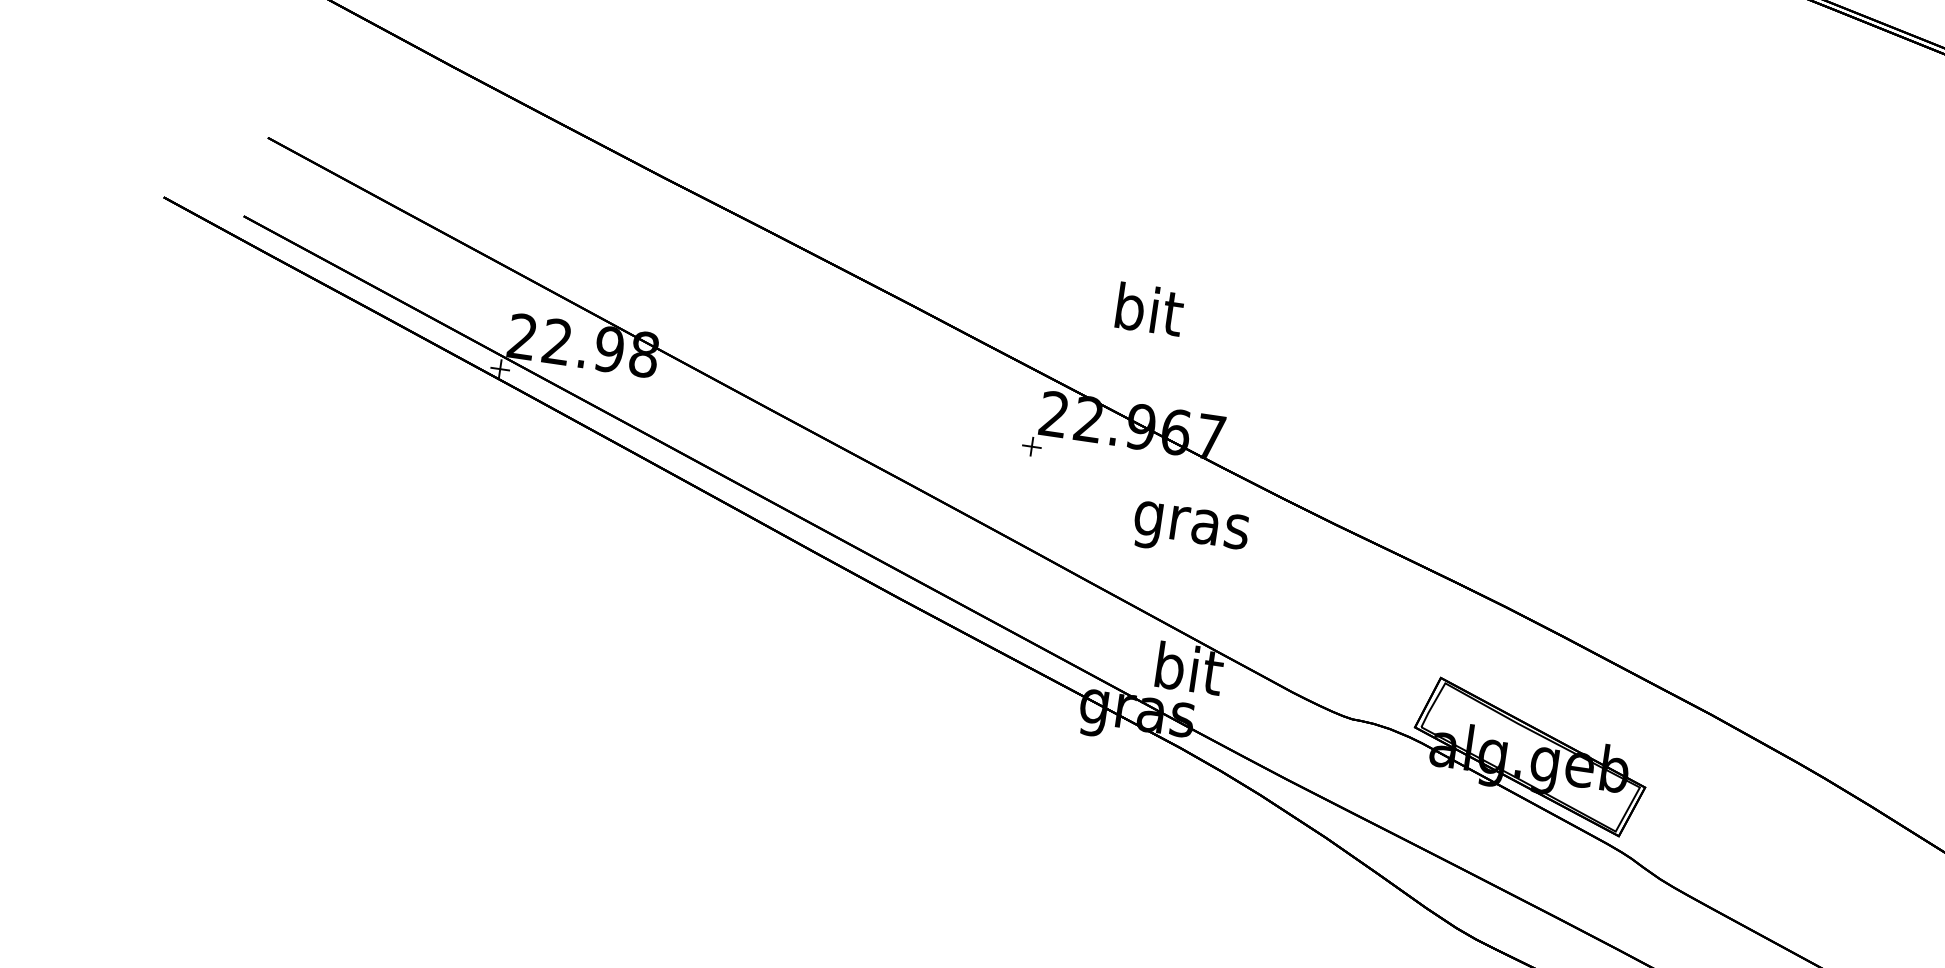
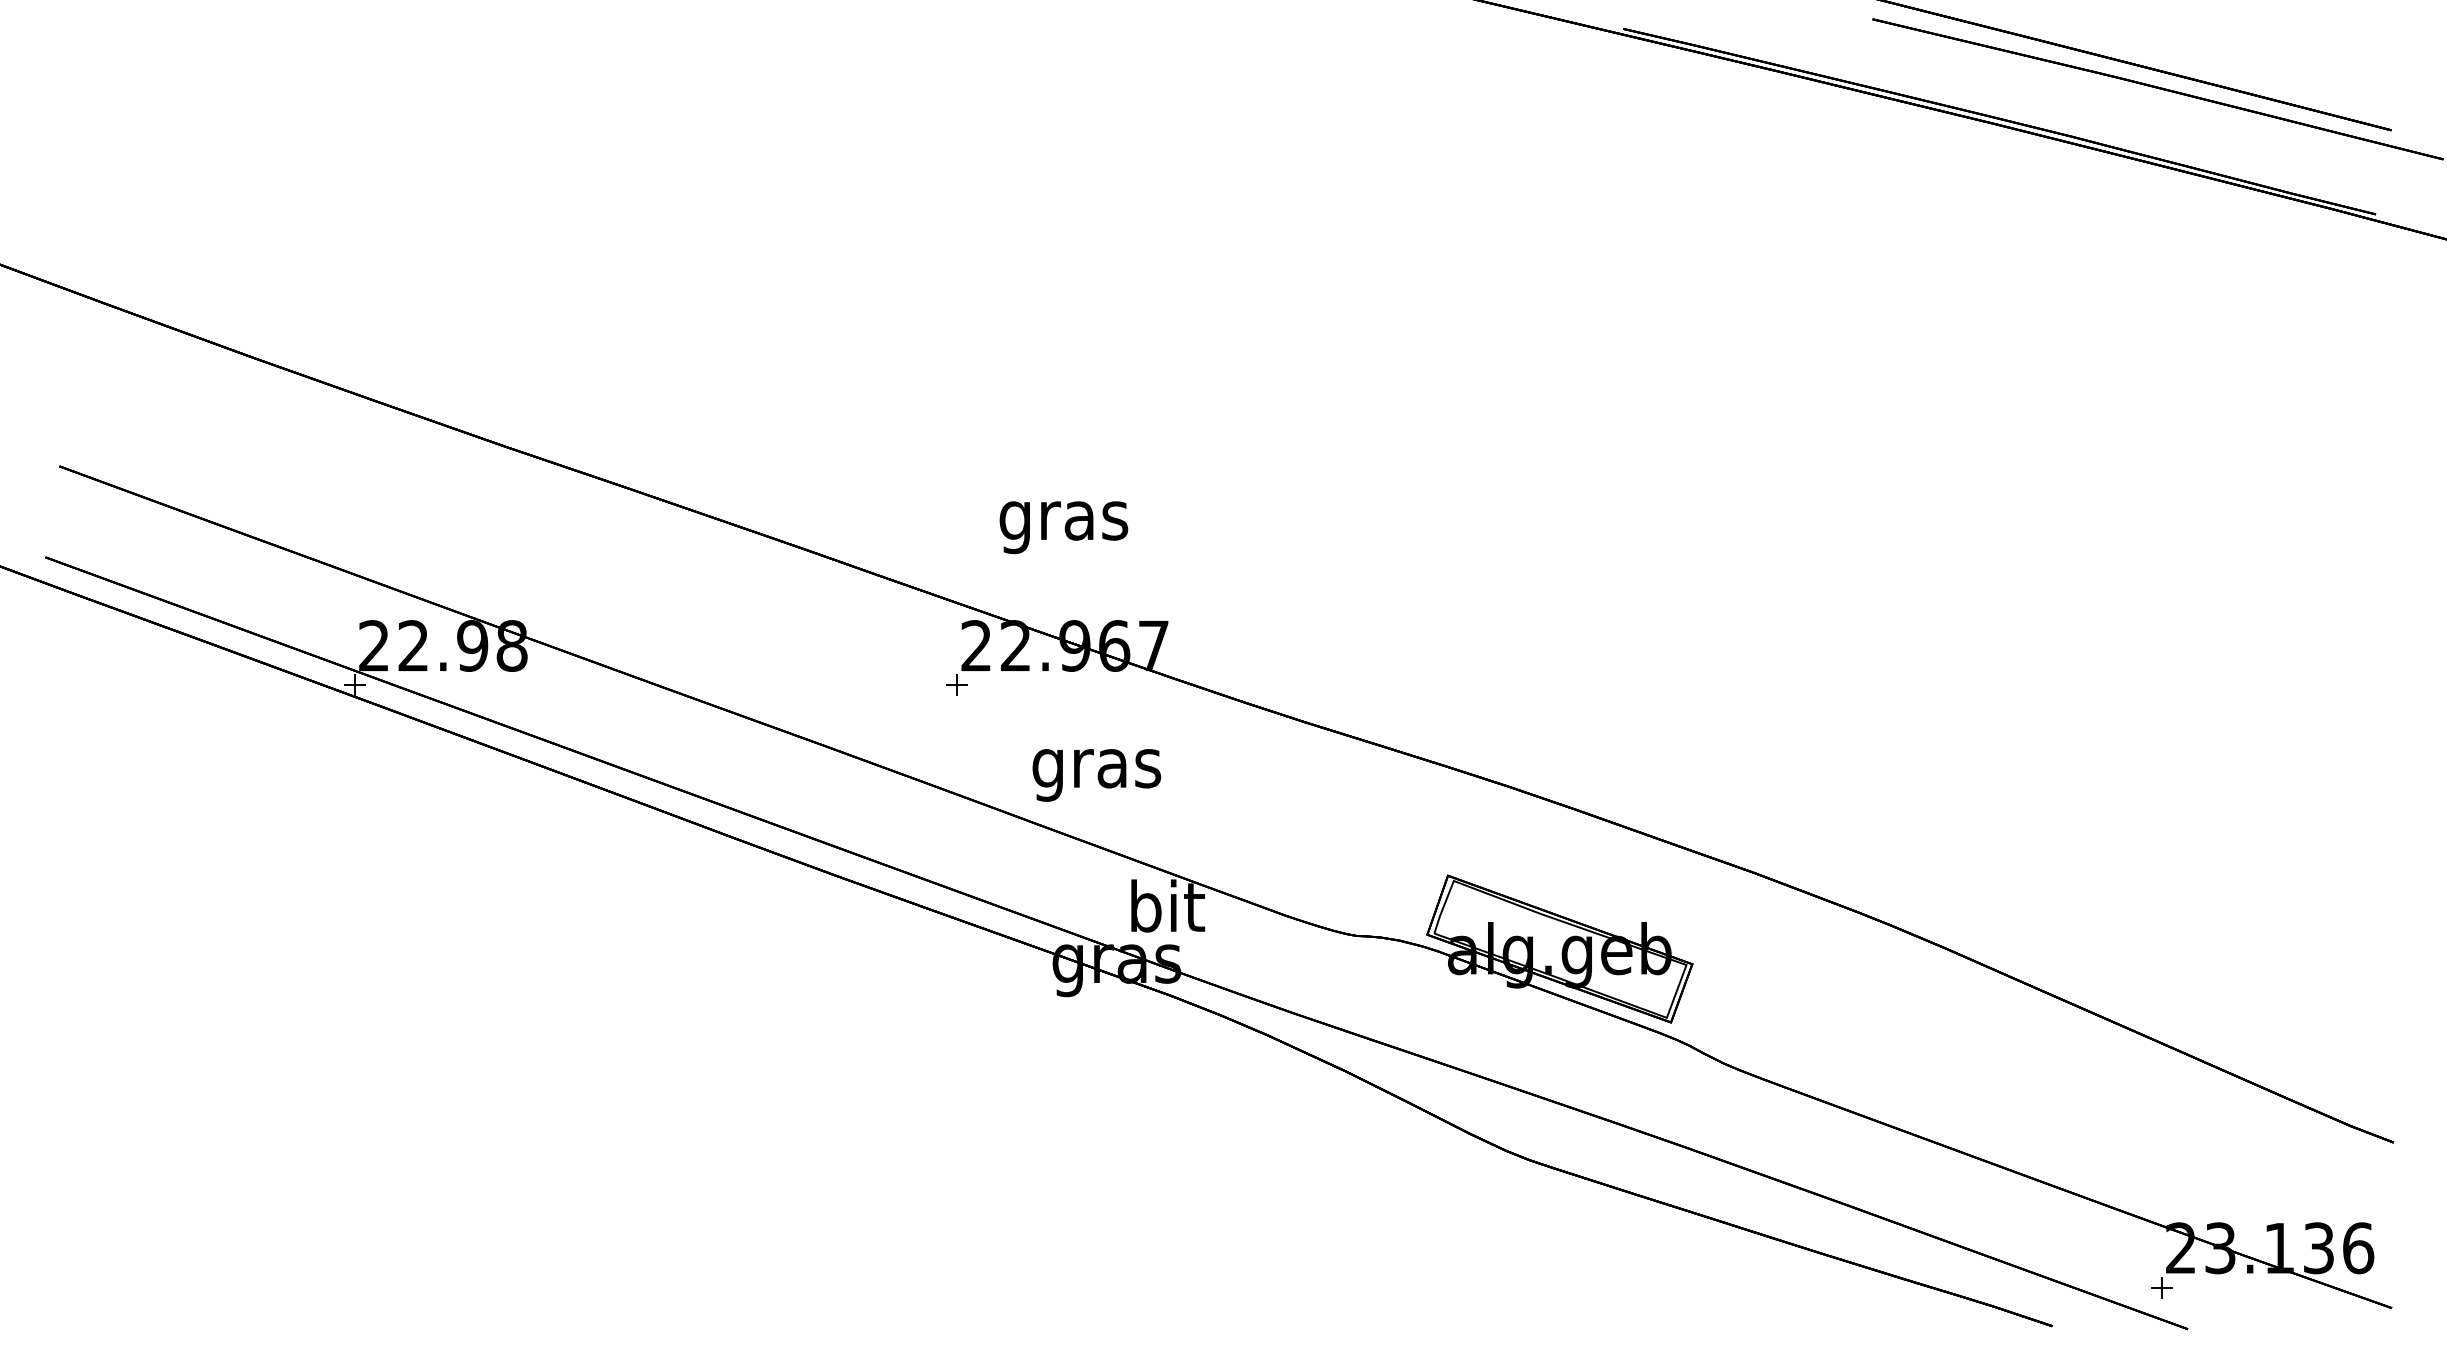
text: (1147, 314) -> (1063, 520), bit -> gras
text: (1190, 531) -> (1096, 775), moved

